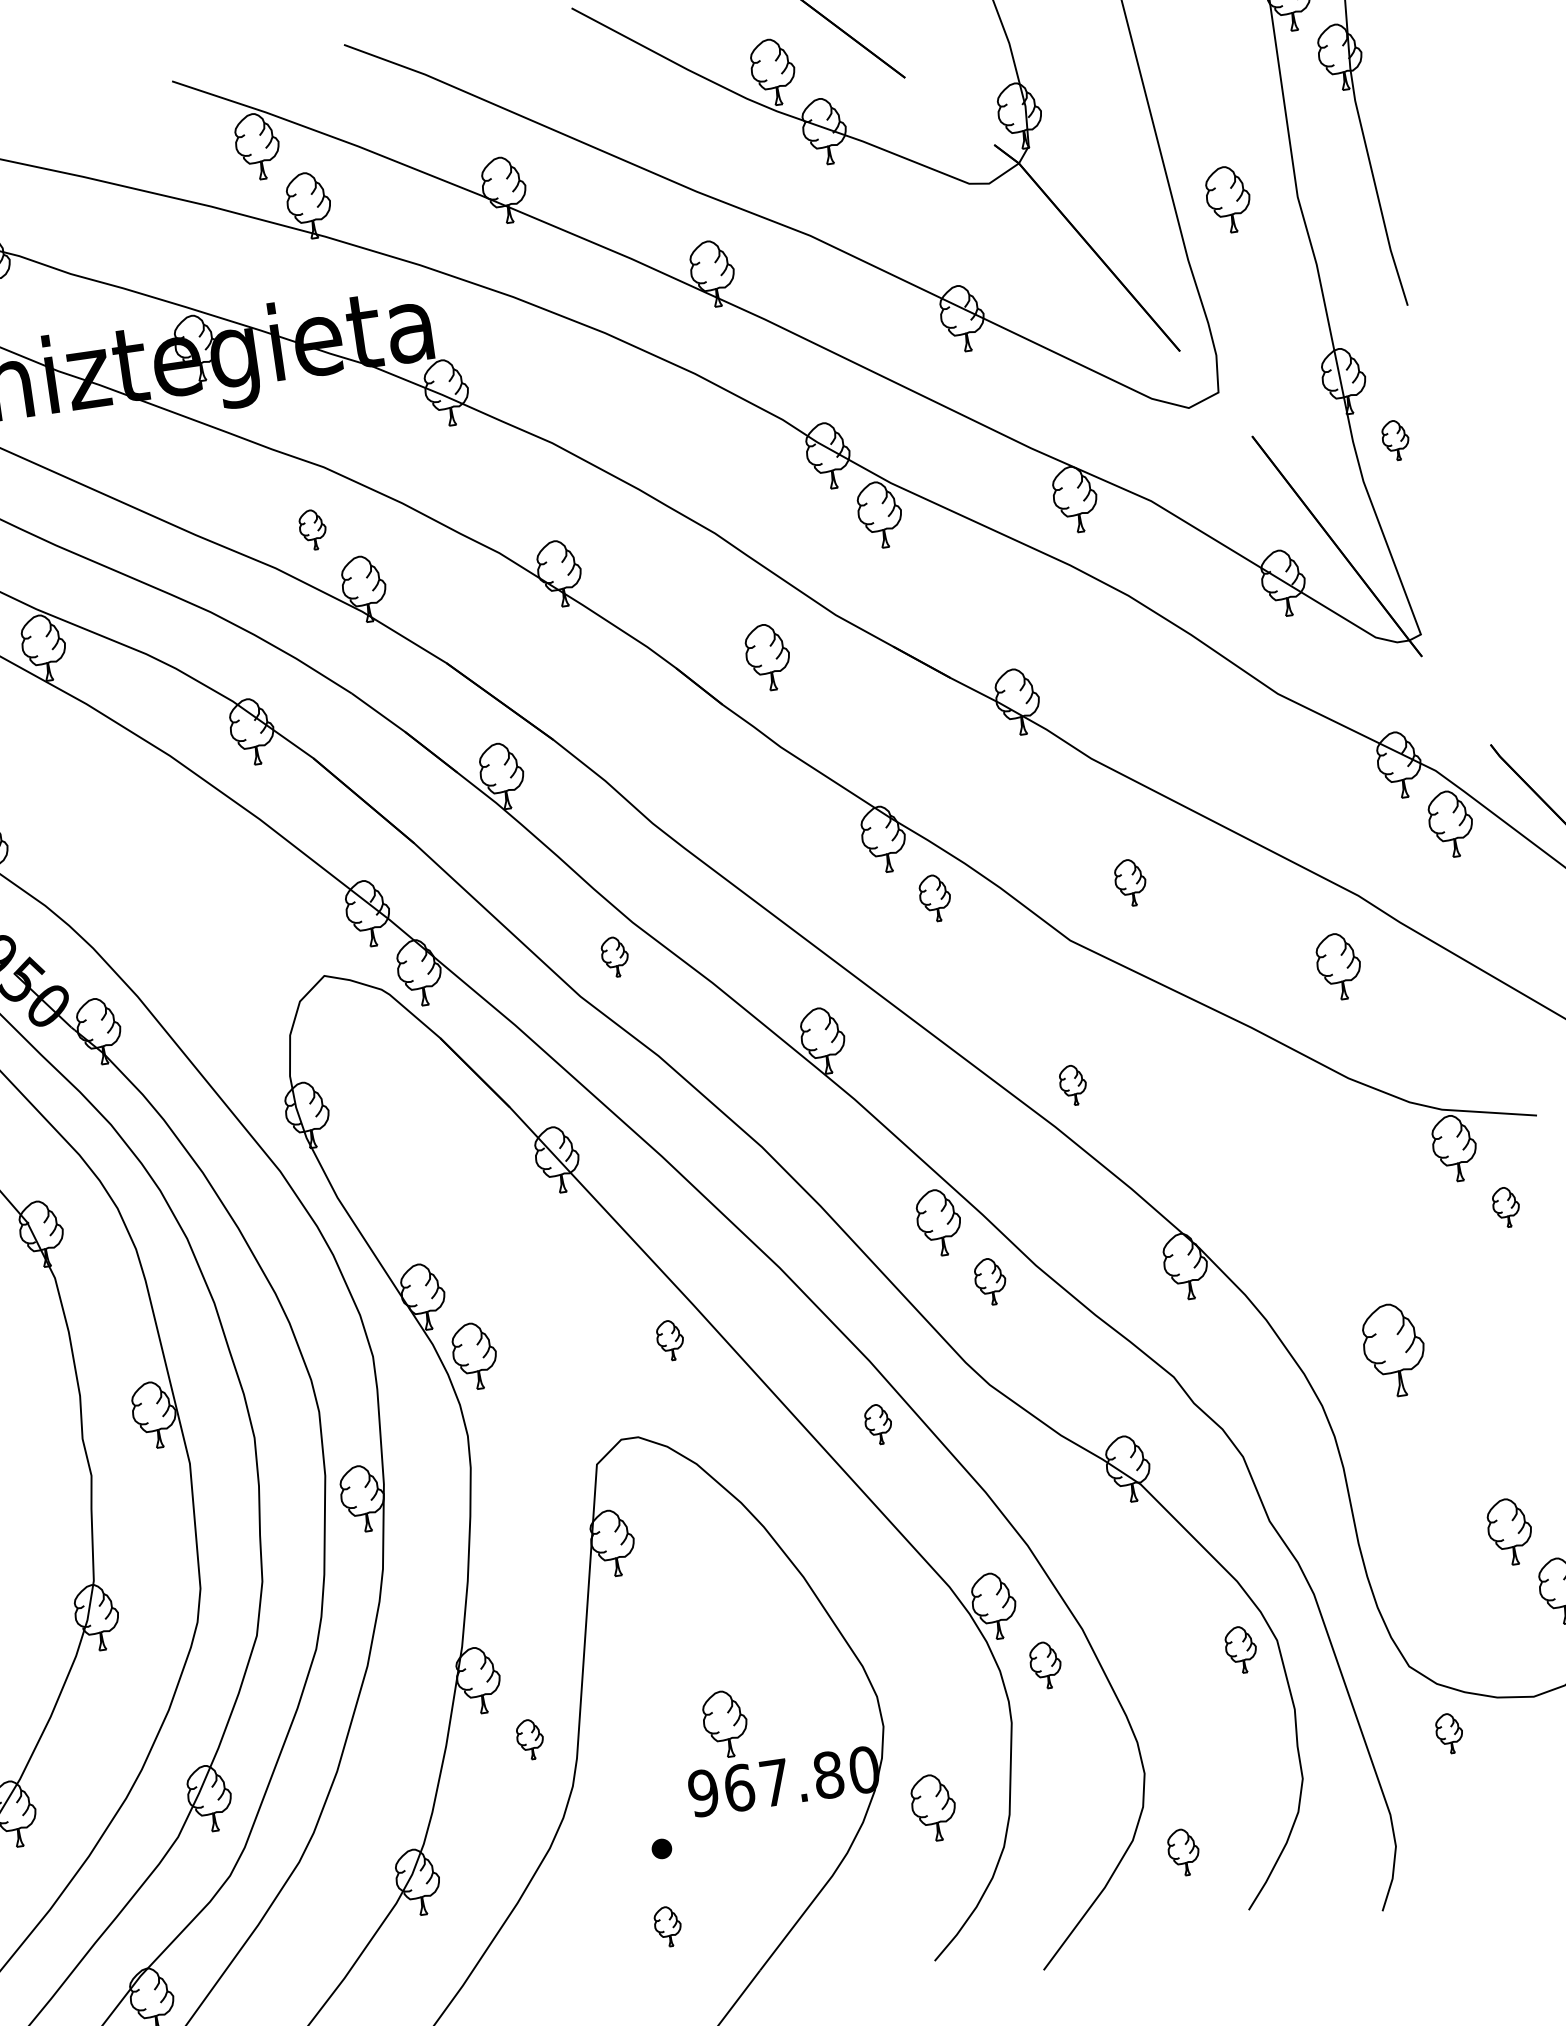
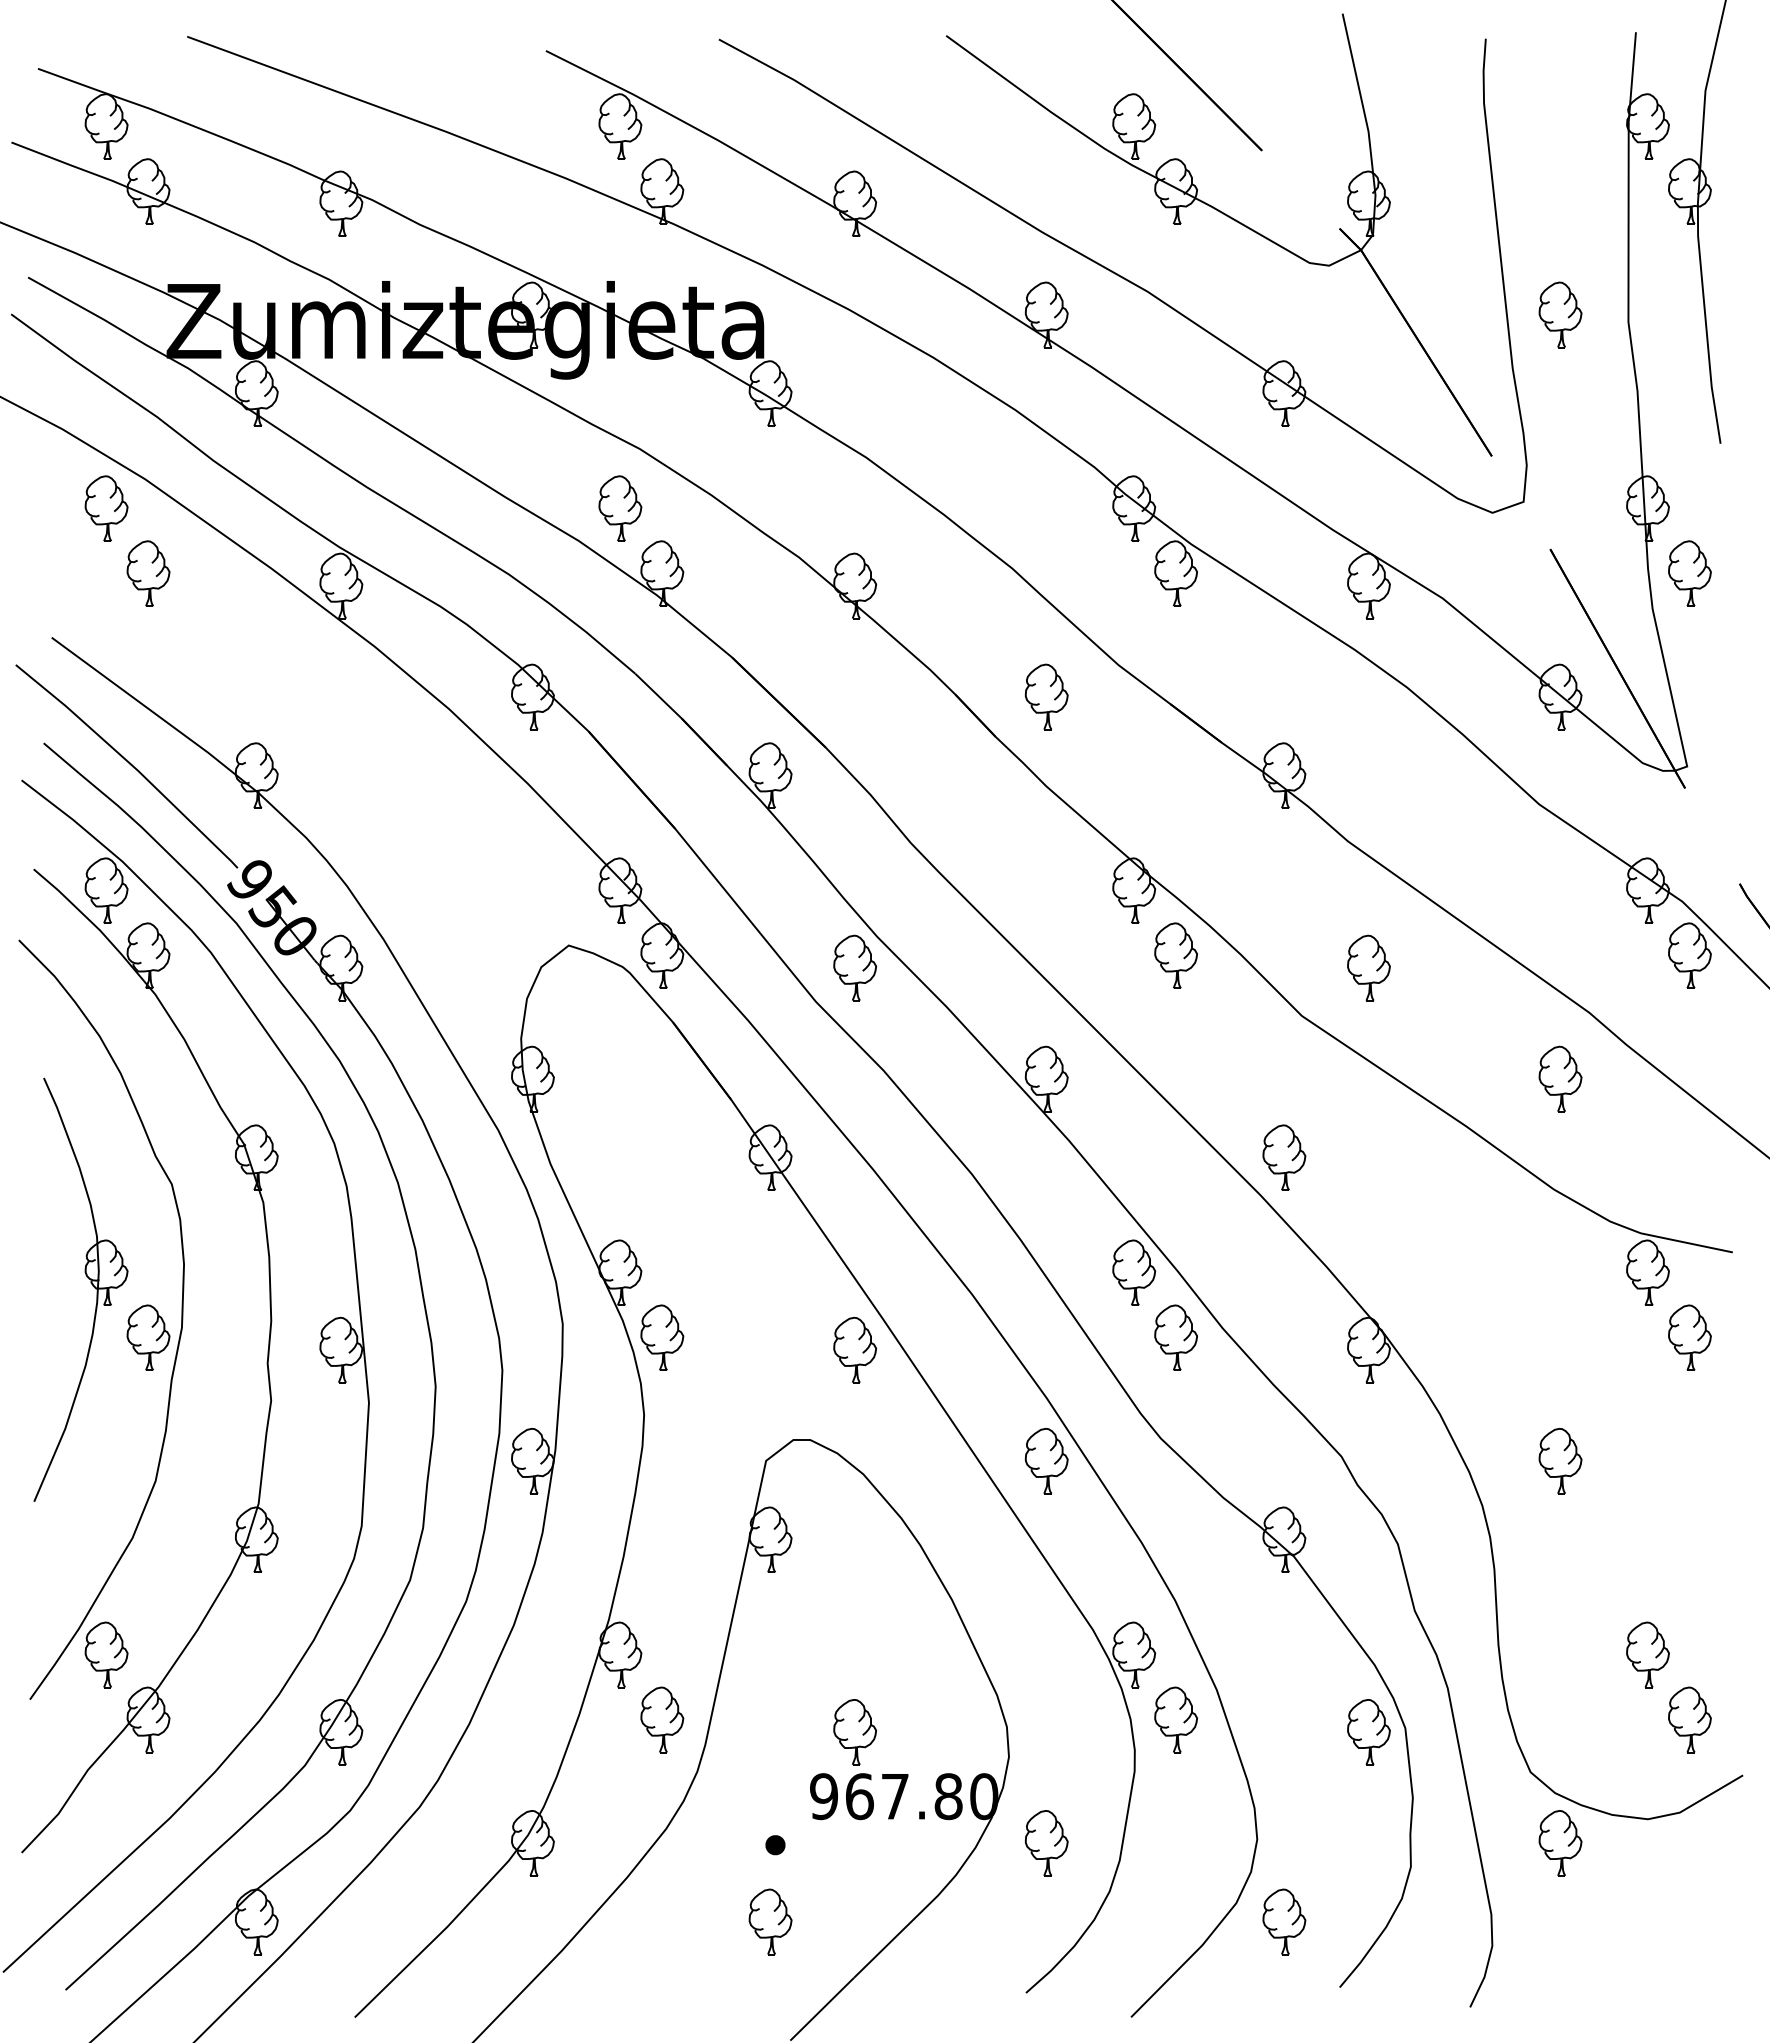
part: (1395, 440) -> (1689, 573), size x1.67
part: (313, 529) -> (620, 508), size x1.67
part: (1130, 882) -> (1368, 967), size x1.43
part: (934, 898) -> (1175, 955), size x1.43
part: (615, 956) -> (855, 967), size x1.67
part: (1073, 1085) -> (1284, 1157), size x1.67
part: (1505, 1207) -> (1689, 1337), size x1.67
part: (989, 1281) -> (1175, 1337), size x1.43
part: (670, 1339) -> (855, 1349), size x1.67
part: (1394, 1349) -> (1560, 1460), size x0.71
part: (878, 1424) -> (1046, 1461), size x1.67
part: (1240, 1650) -> (1368, 1732), size x1.43
part: (1045, 1664) -> (1175, 1719), size x1.43
part: (1449, 1733) -> (1560, 1843), size x1.67
part: (530, 1739) -> (662, 1719), size x1.67
part: (1183, 1851) -> (1284, 1921), size x1.43
part: (667, 1926) -> (770, 1921), size x1.67

